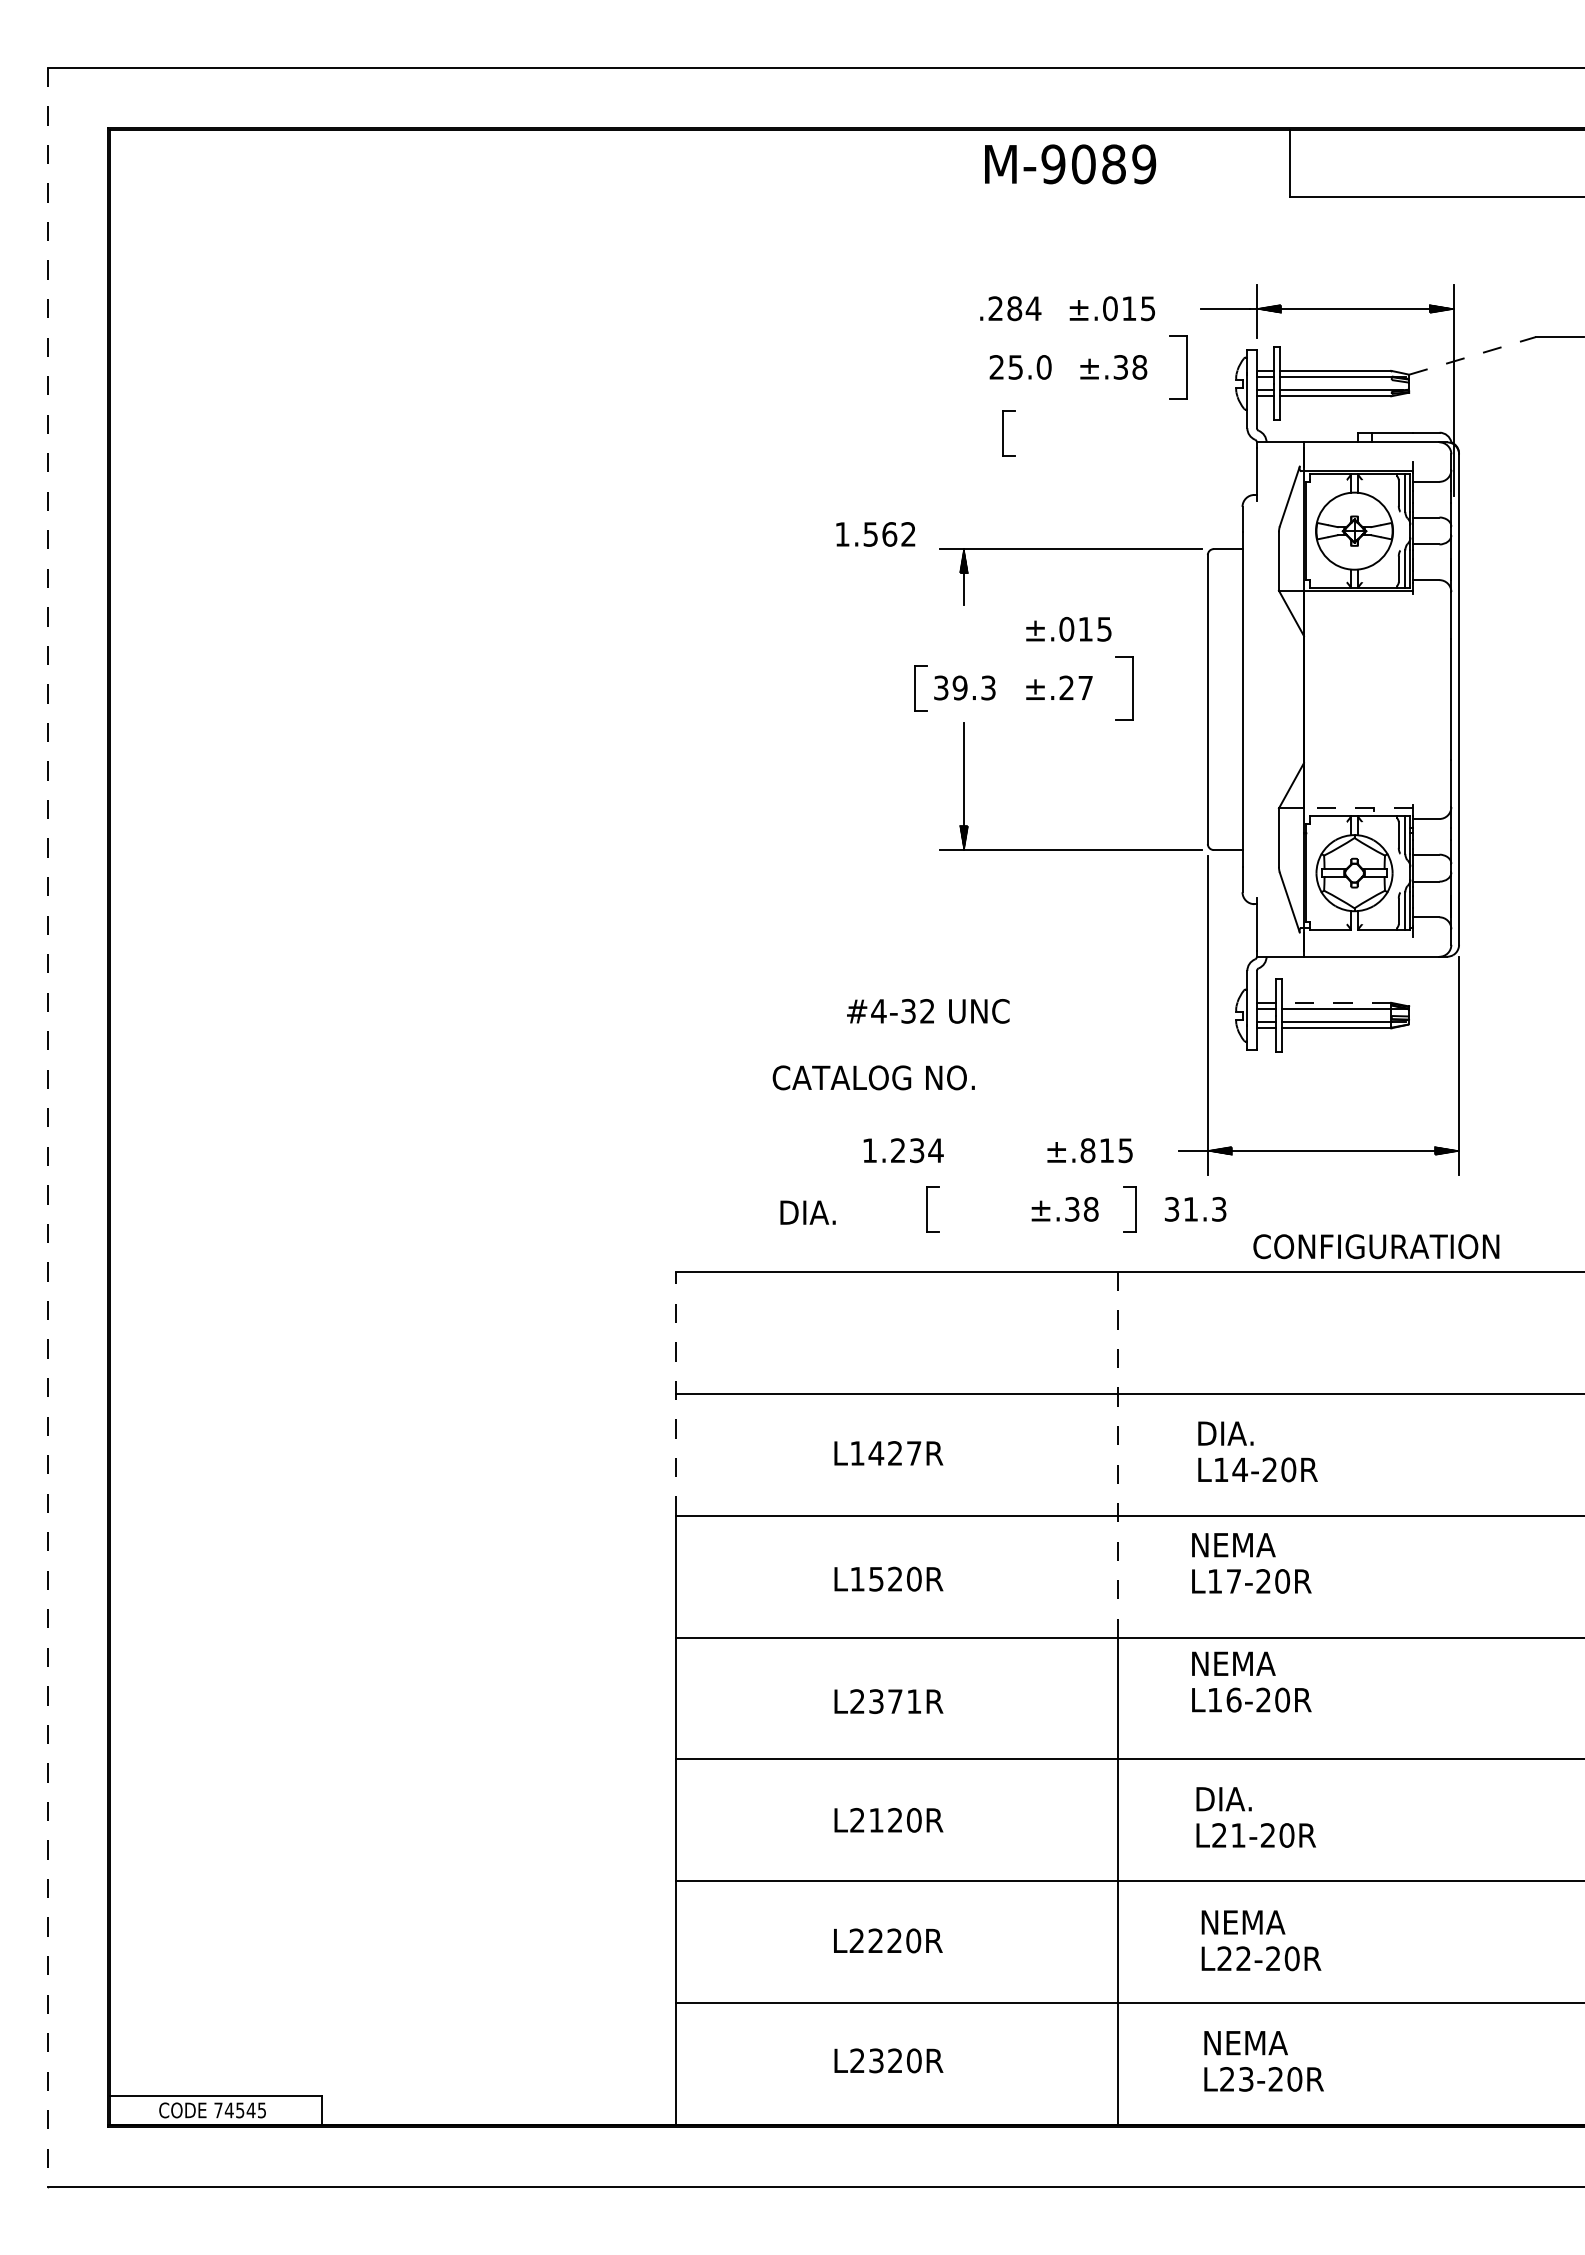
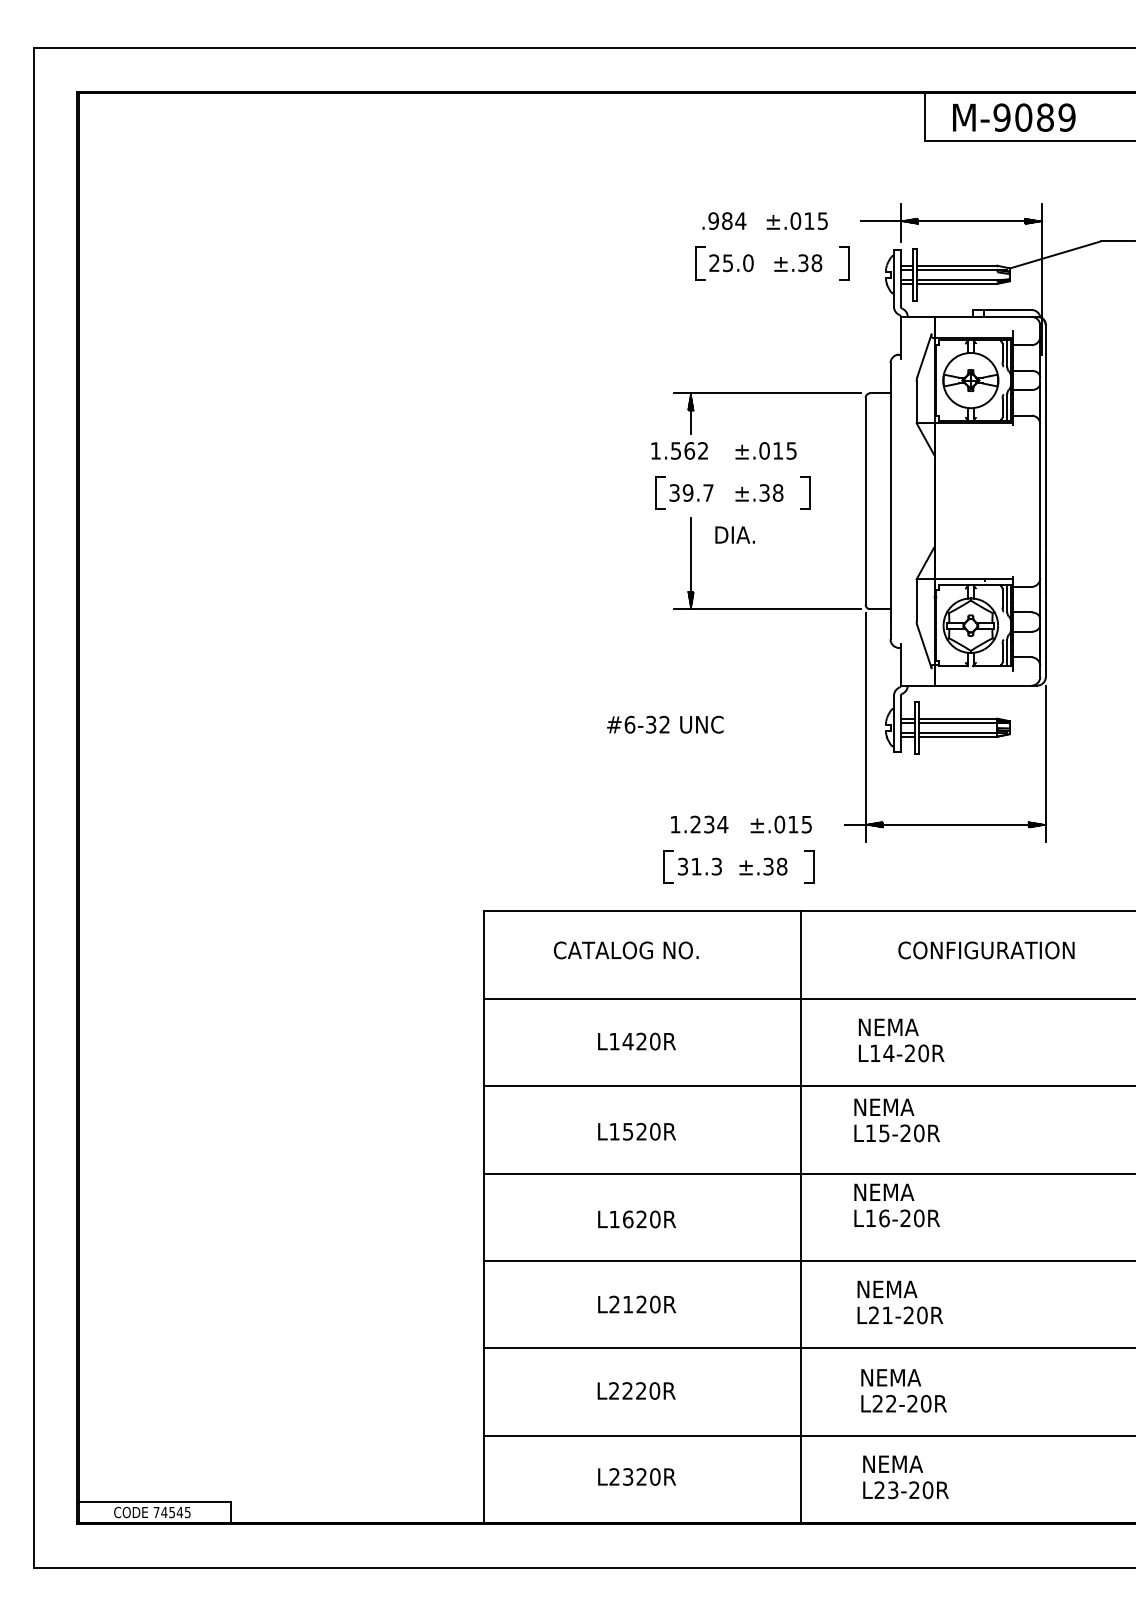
text: (1070, 164) -> (1014, 117), moved
text: (995, 307) -> (713, 220), .284 -> .984
line: (1472, 355) -> (1055, 254), dashed -> solid
part: (1178, 367) -> (844, 263), size x0.71
part: (1009, 433) -> (700, 263), moved
text: (875, 533) -> (679, 450), moved
text: (988, 687) -> (708, 492), 39.3 -> 39.7
text: (1076, 687) -> (771, 492), ±.27 -> ±.38
part: (1123, 687) -> (805, 492), size x0.71
line: (1358, 808) -> (973, 579), dashed -> solid
line: (1335, 1002) -> (957, 718), dashed -> solid
text: (878, 1011) -> (629, 724), #4-32 -> #6-32
text: (872, 1077) -> (625, 950), moved
line: (48, 1128) -> (34, 808), dashed -> solid
text: (903, 1150) -> (699, 824), moved
text: (1087, 1150) -> (779, 824), ±.815 -> ±.015
text: (1195, 1209) -> (699, 866), moved
text: (807, 1211) -> (734, 534), moved
text: (1376, 1246) -> (986, 950), moved
line: (676, 1393) -> (484, 998), dashed -> solid
text: (1241, 1432) -> (889, 1026), DIA. -> NEMA
text: (914, 1453) -> (655, 1041), L1427R -> L1420R
line: (1118, 1456) -> (801, 1043), dashed -> solid
text: (1234, 1581) -> (884, 1133), L17-20R -> L15-20R
text: (885, 1701) -> (634, 1219), L2371R -> L1620R
text: (1239, 1797) -> (888, 1288), DIA. -> NEMA

